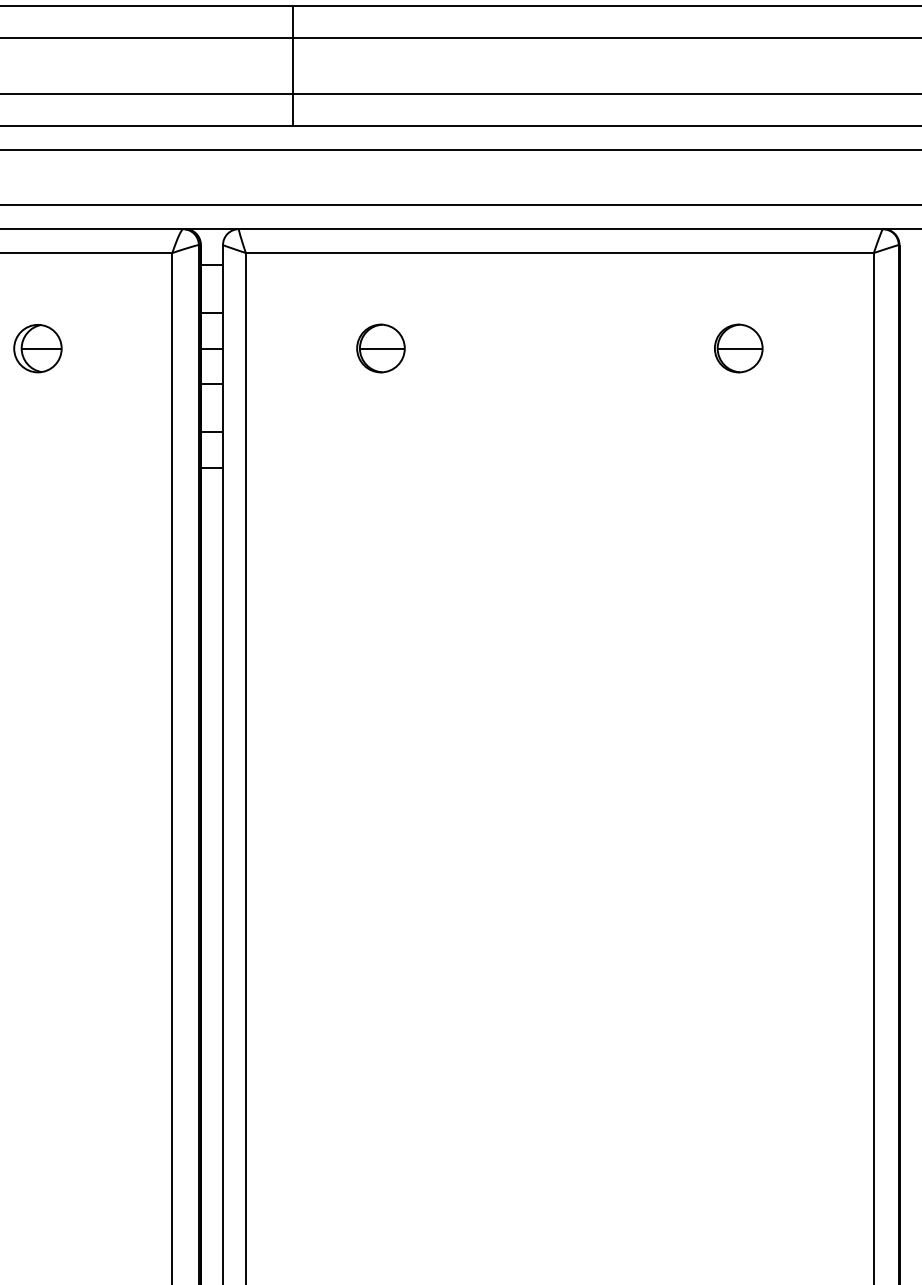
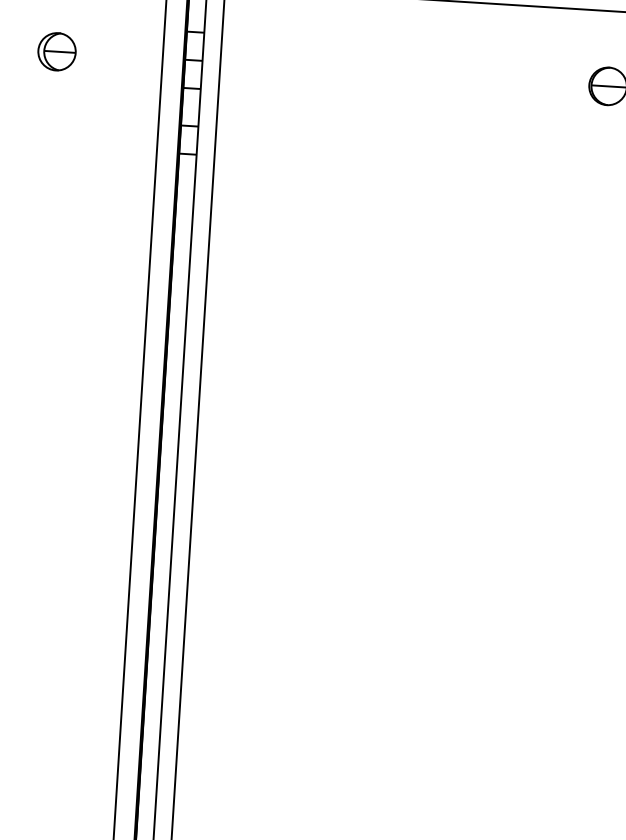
part: (380, 348) -> (326, 68), removed

